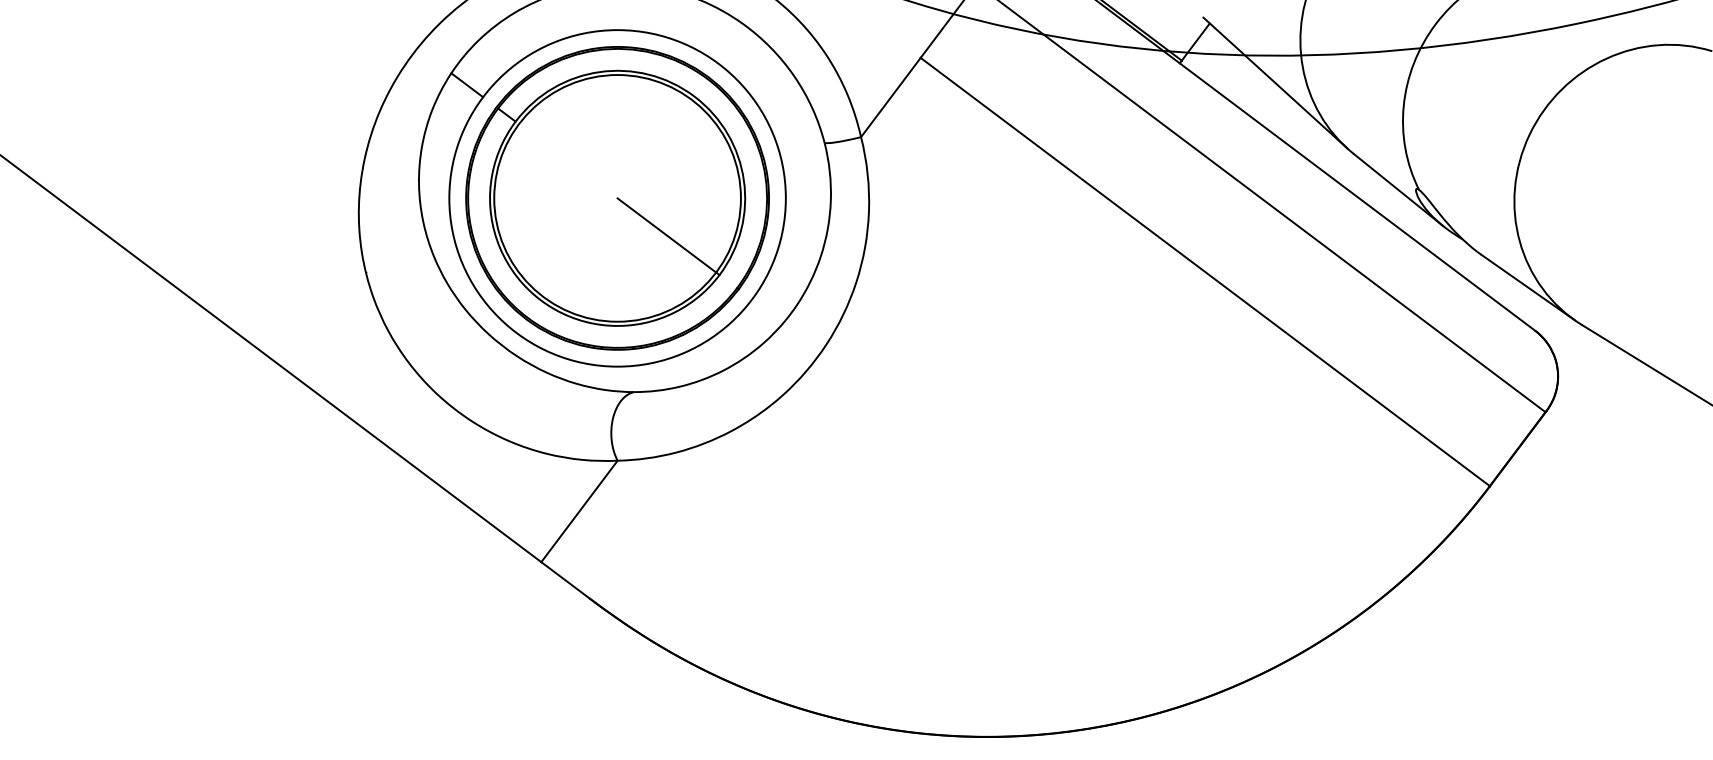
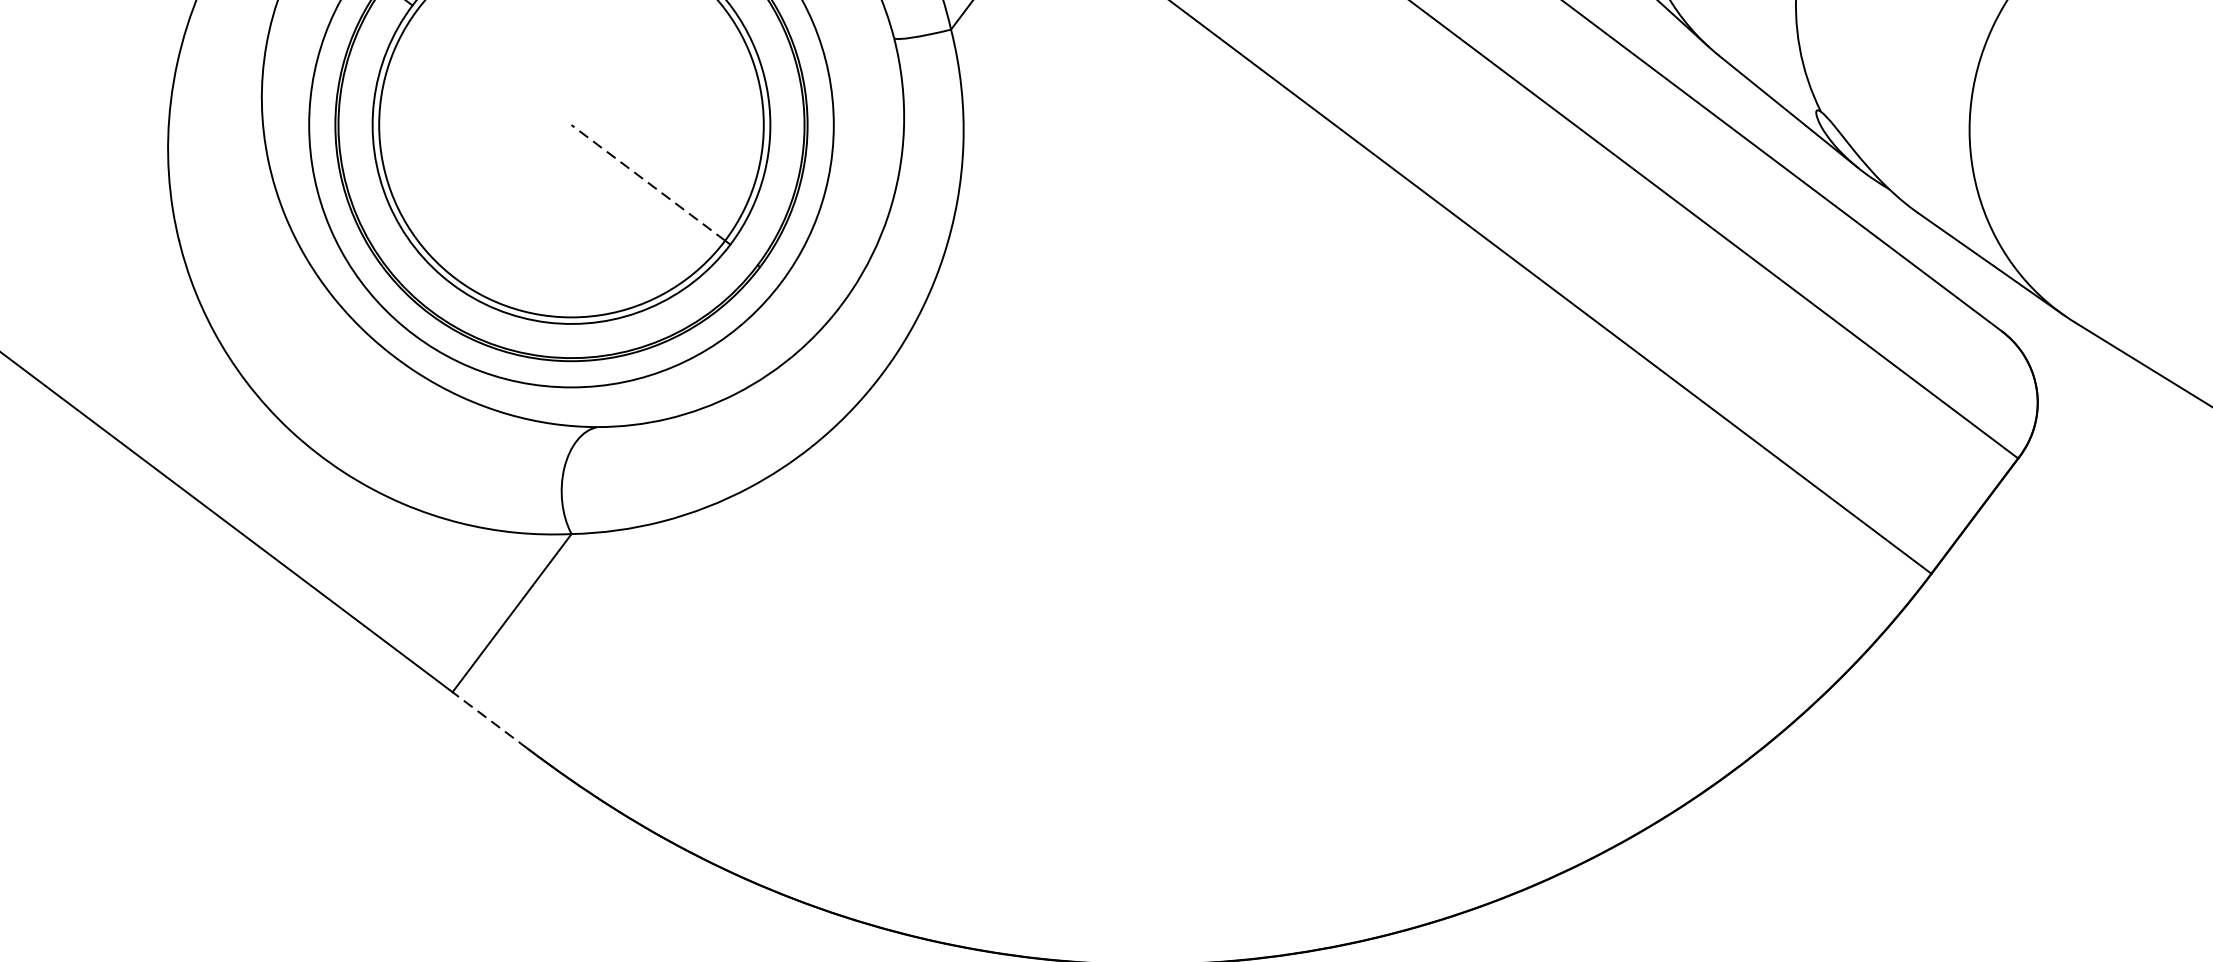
line: (666, 235) -> (647, 182), solid -> dashed
line: (564, 579) -> (488, 719), solid -> dashed

